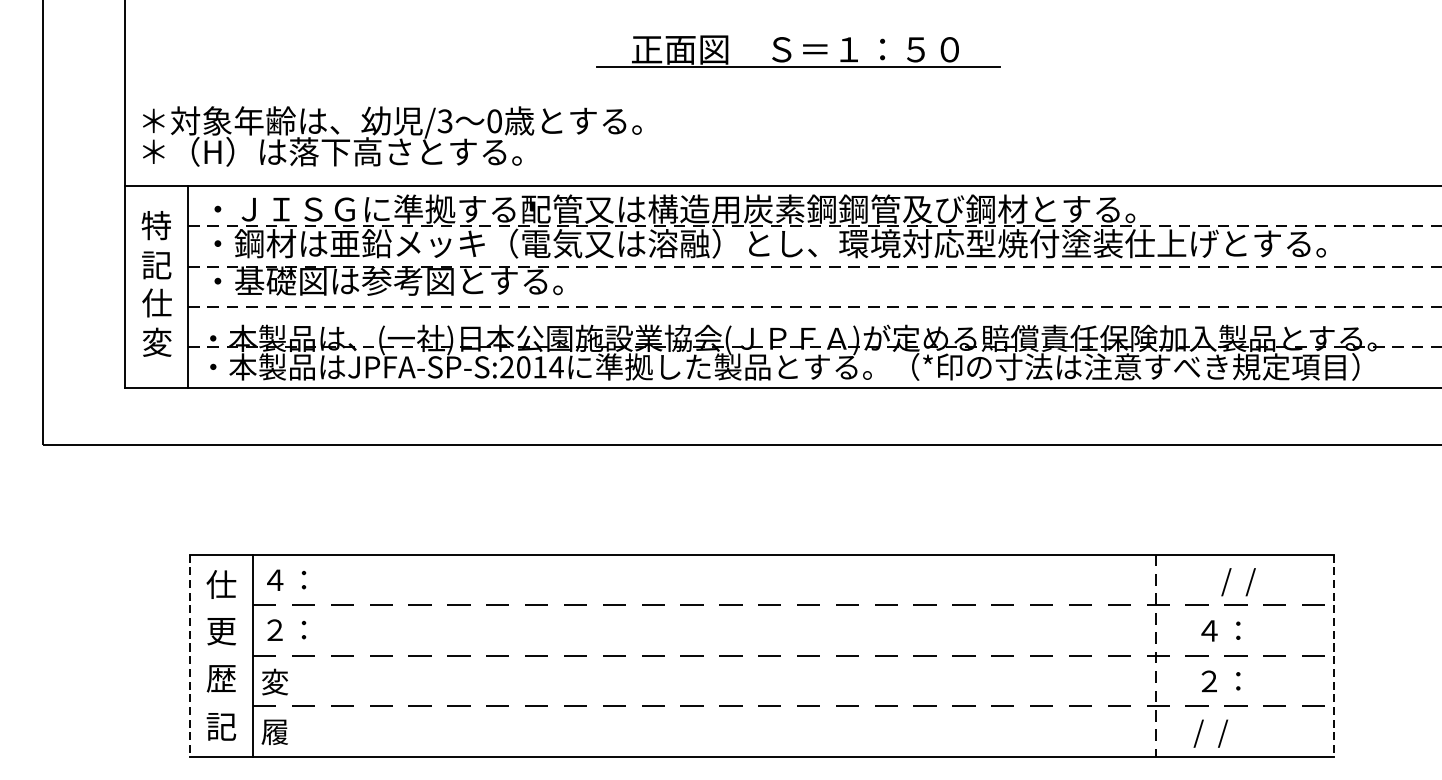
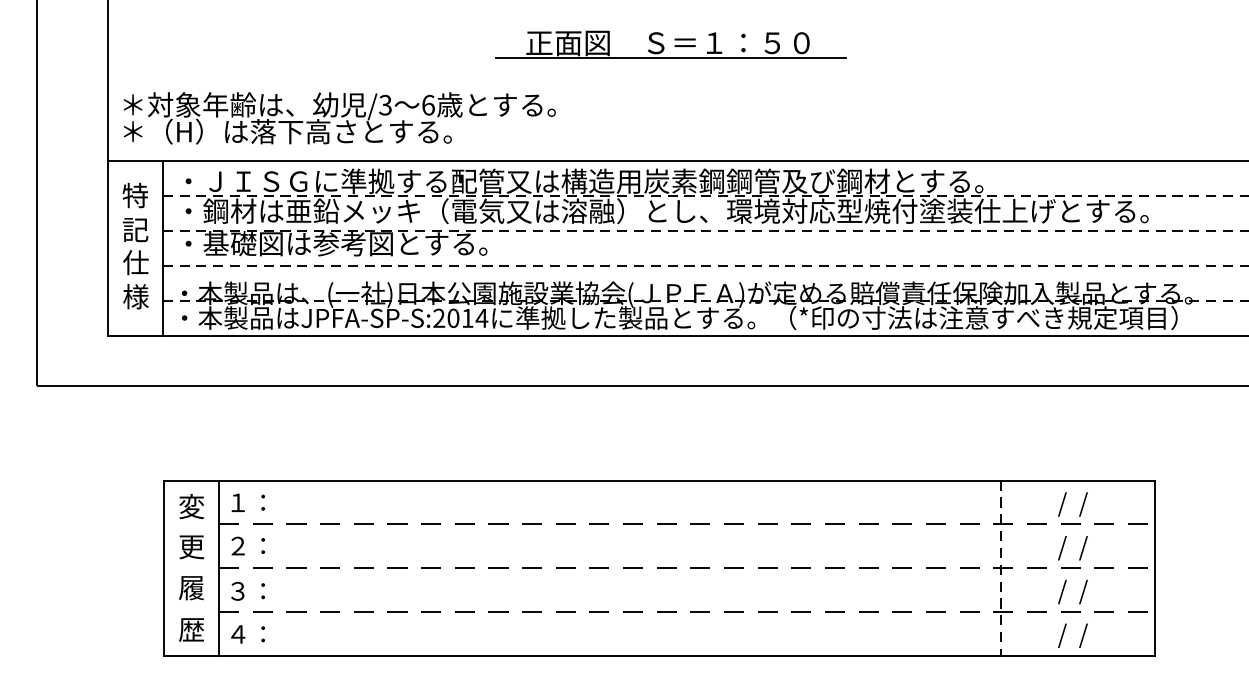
part: (798, 51) -> (670, 44), moved
text: (494, 120) -> (428, 104), 0 -> 6
text: (156, 342) -> (135, 296), 変 -> 様
text: (275, 579) -> (238, 502), ４： -> １：
text: (221, 584) -> (191, 506), 仕 -> 変
text: (1227, 632) -> (1063, 548), ４： -> /  /
line: (190, 656) -> (164, 568), dashed -> solid
line: (1333, 656) -> (1155, 568), dashed -> solid
text: (221, 679) -> (191, 588), 歴 -> 履
text: (283, 681) -> (245, 590), 変 -> ３：
text: (1228, 682) -> (1064, 591), ２： -> /  /
text: (221, 726) -> (191, 629), 記 -> 歴
text: (283, 732) -> (245, 634), 履 -> ４：
text: (1210, 733) -> (1072, 635), moved

